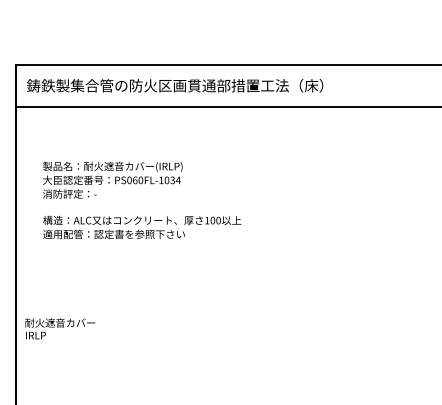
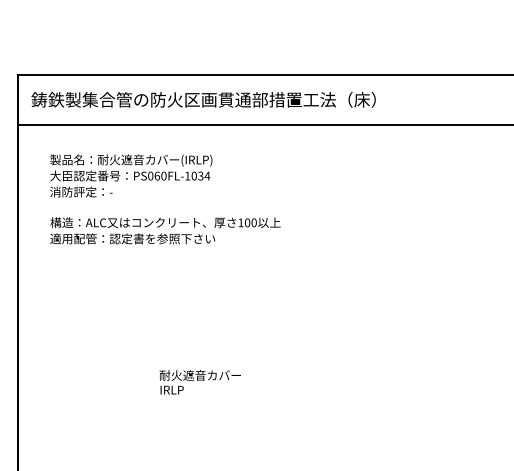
text: (142, 199) -> (165, 198), moved
text: (60, 328) -> (200, 381), moved

